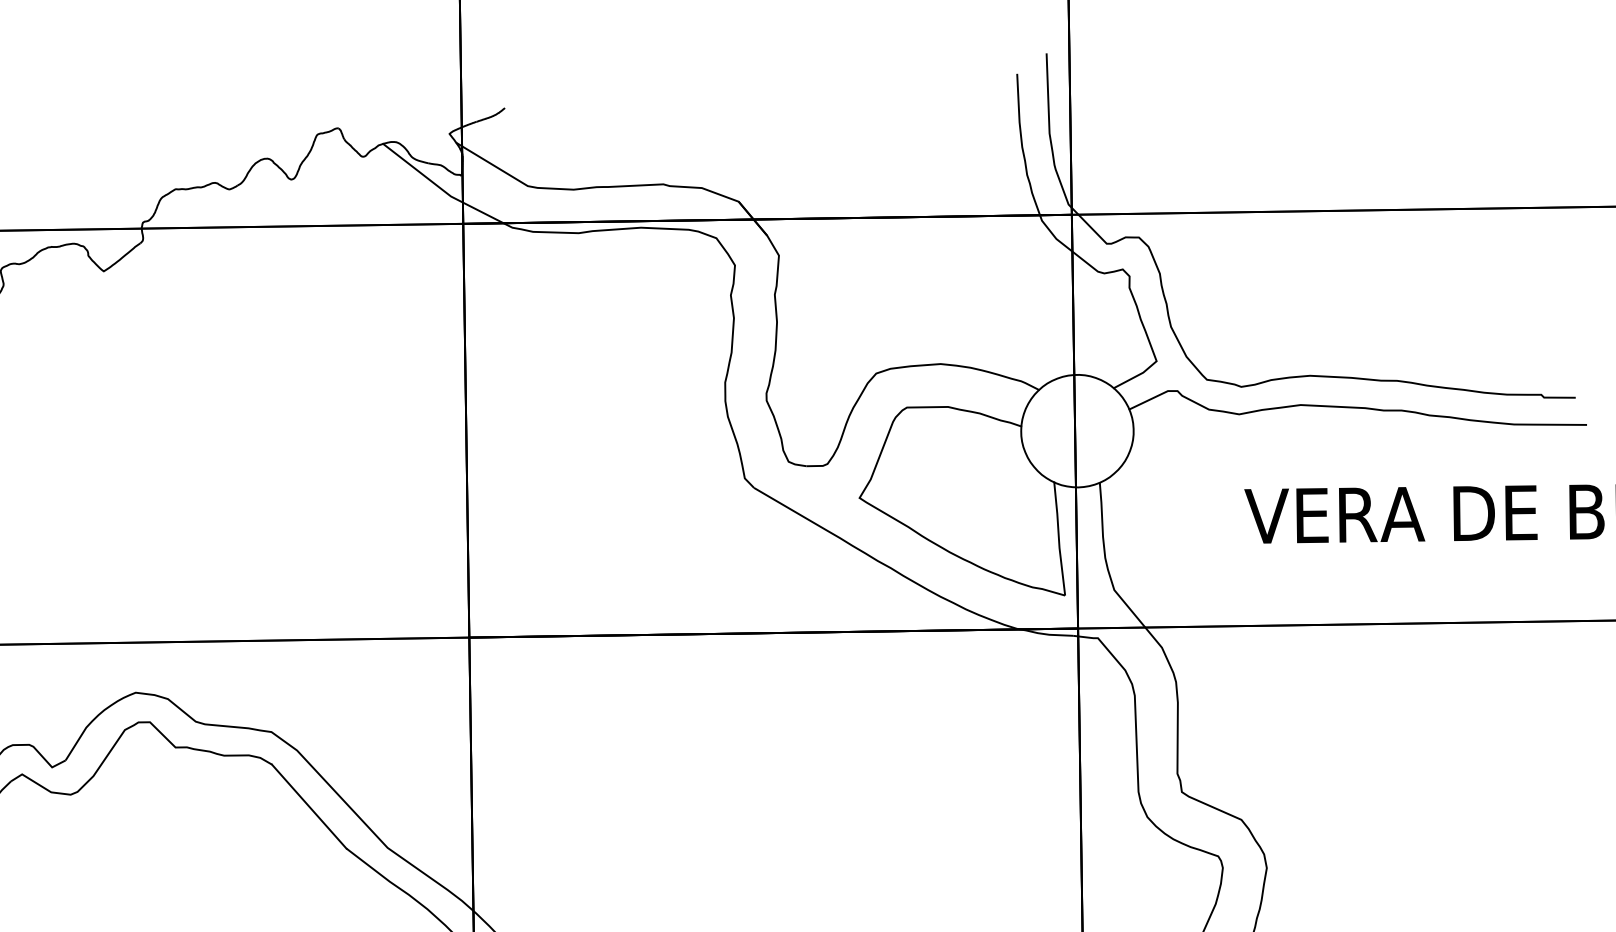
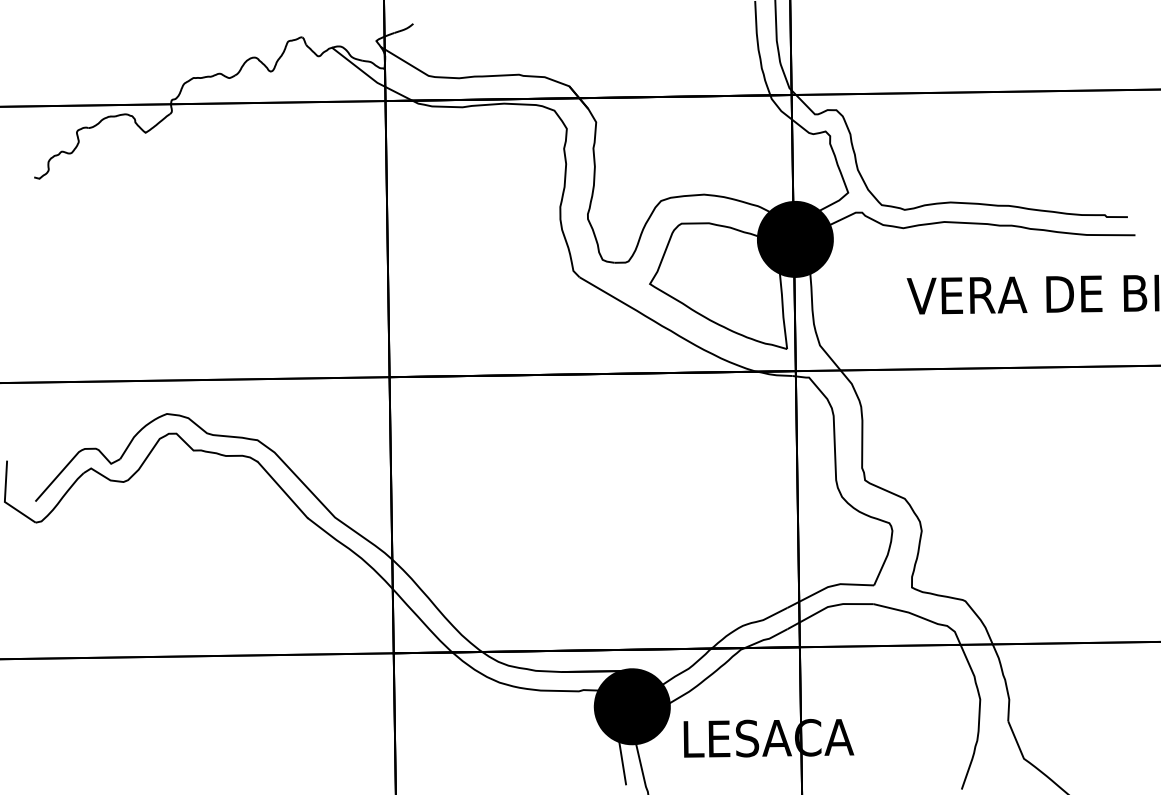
fill: (1076, 431) -> (794, 239), added
fill: (1077, 431) -> (795, 239), added

